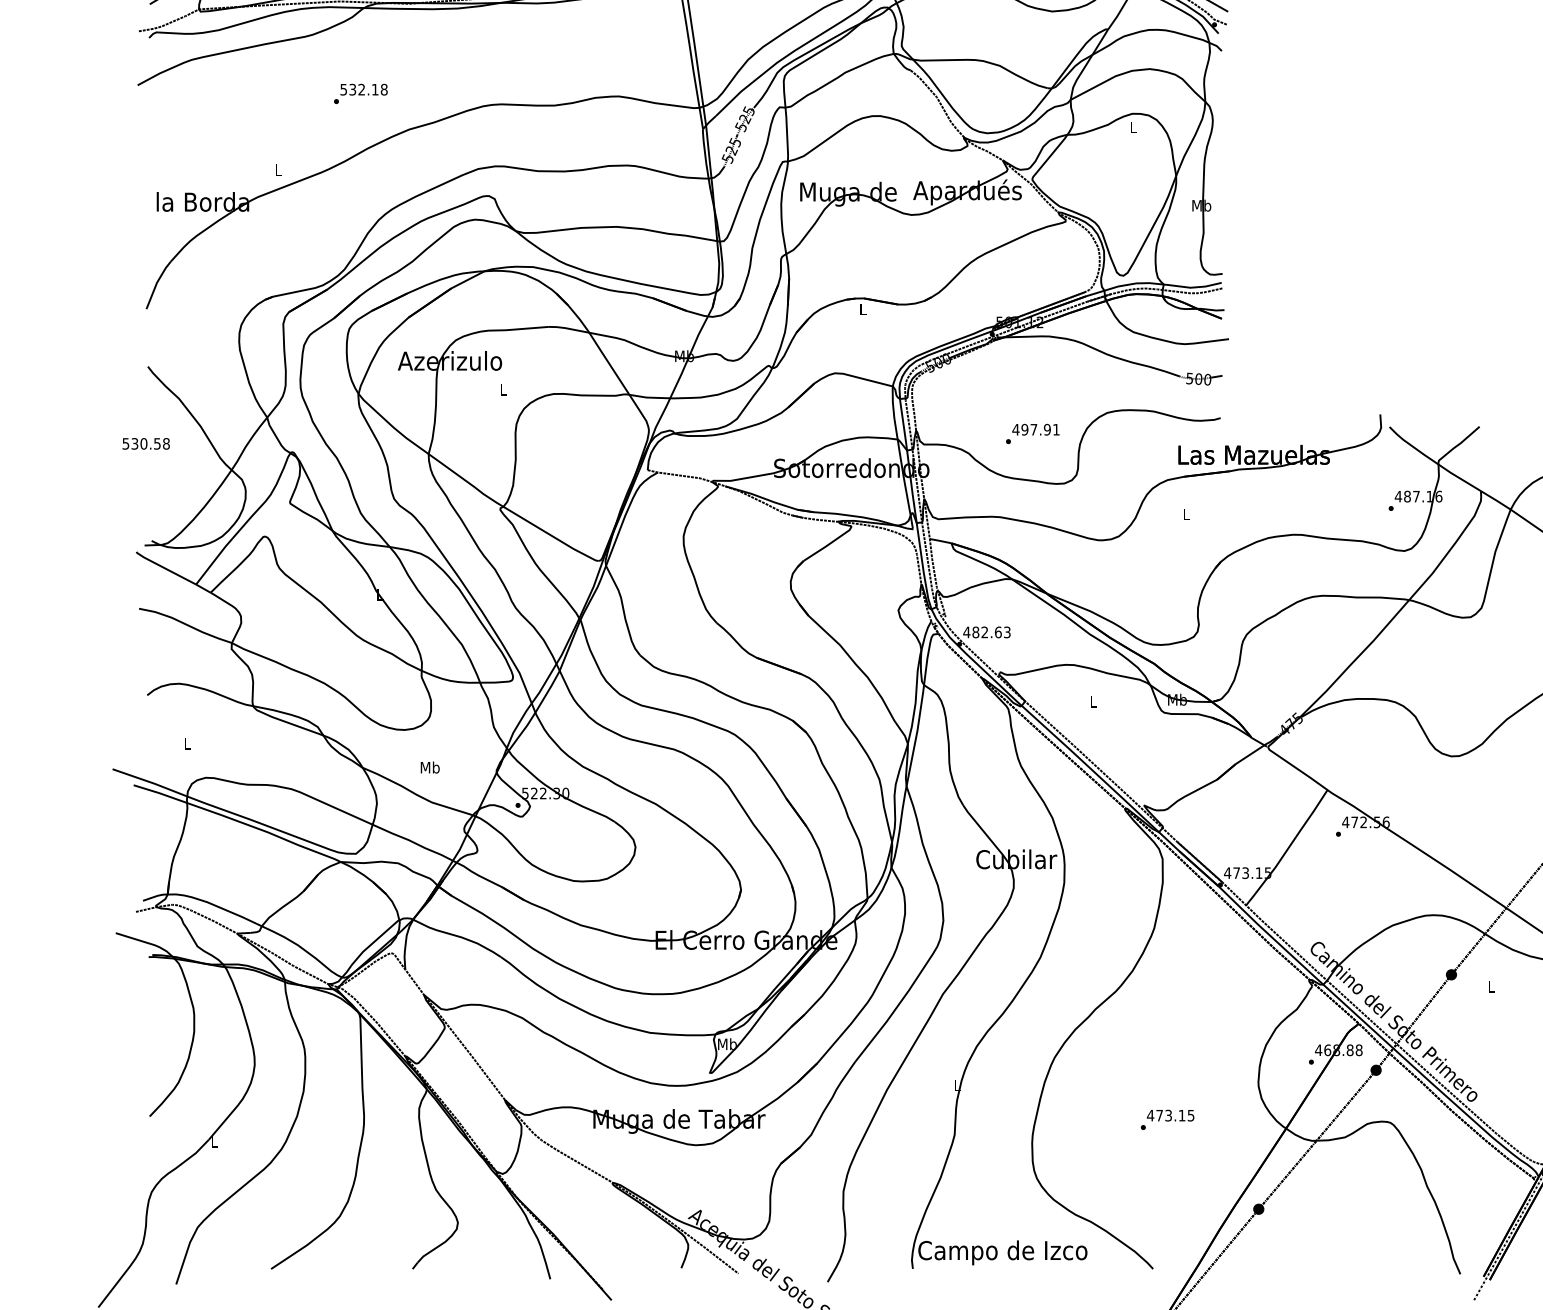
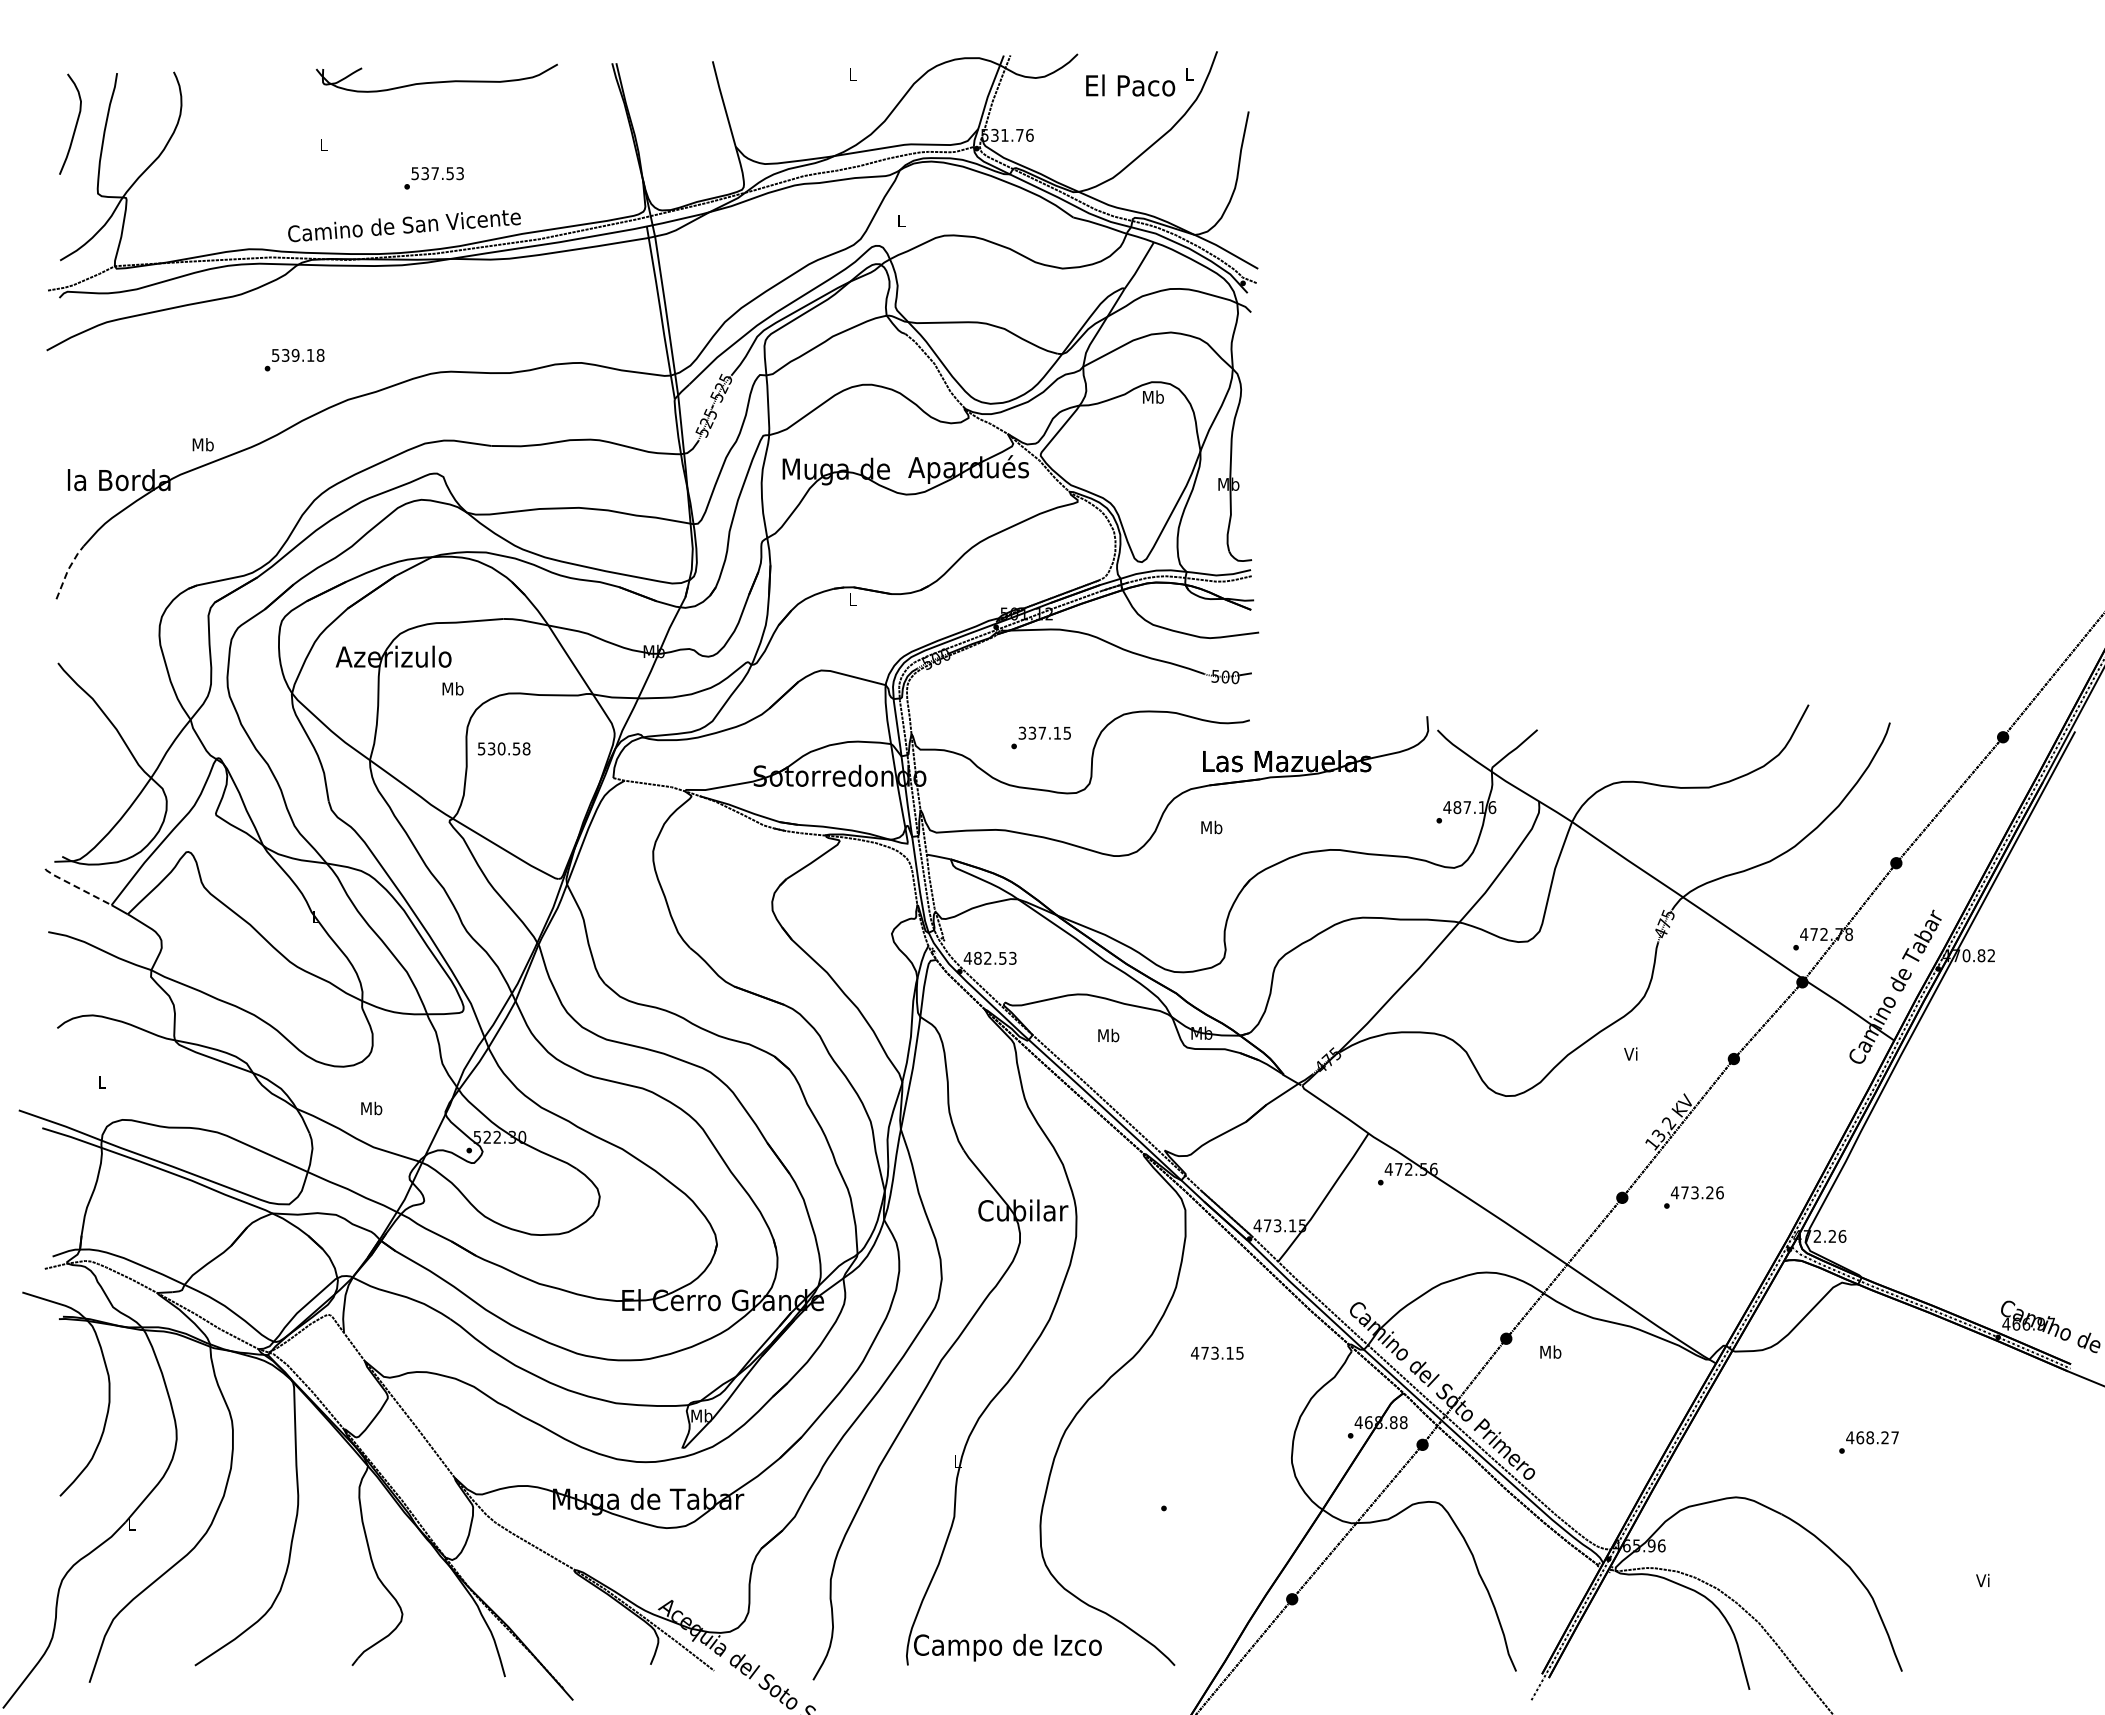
text: (361, 89) -> (295, 355), 532.18 -> 539.18
text: (1133, 126) -> (1153, 396), L -> Mb
text: (277, 169) -> (202, 444), L -> Mb
line: (157, 282) -> (68, 569), solid -> dashed
text: (502, 389) -> (452, 688), L -> Mb
text: (1035, 429) -> (1044, 732), 497.91 -> 337.15
text: (146, 443) -> (504, 748), moved
text: (1186, 514) -> (1211, 827), L -> Mb
line: (164, 568) -> (76, 887), solid -> dashed
text: (998, 631) -> (1002, 957), 482.63 -> 482.53
text: (1093, 701) -> (1108, 1035), L -> Mb
text: (1491, 986) -> (1550, 1351), L -> Mb
text: (1170, 1114) -> (1217, 1352), moved

